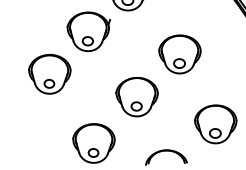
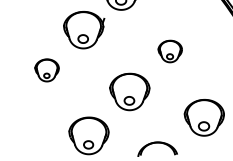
part: (178, 54) -> (169, 51), size x0.6
part: (49, 74) -> (46, 70), size x0.6

